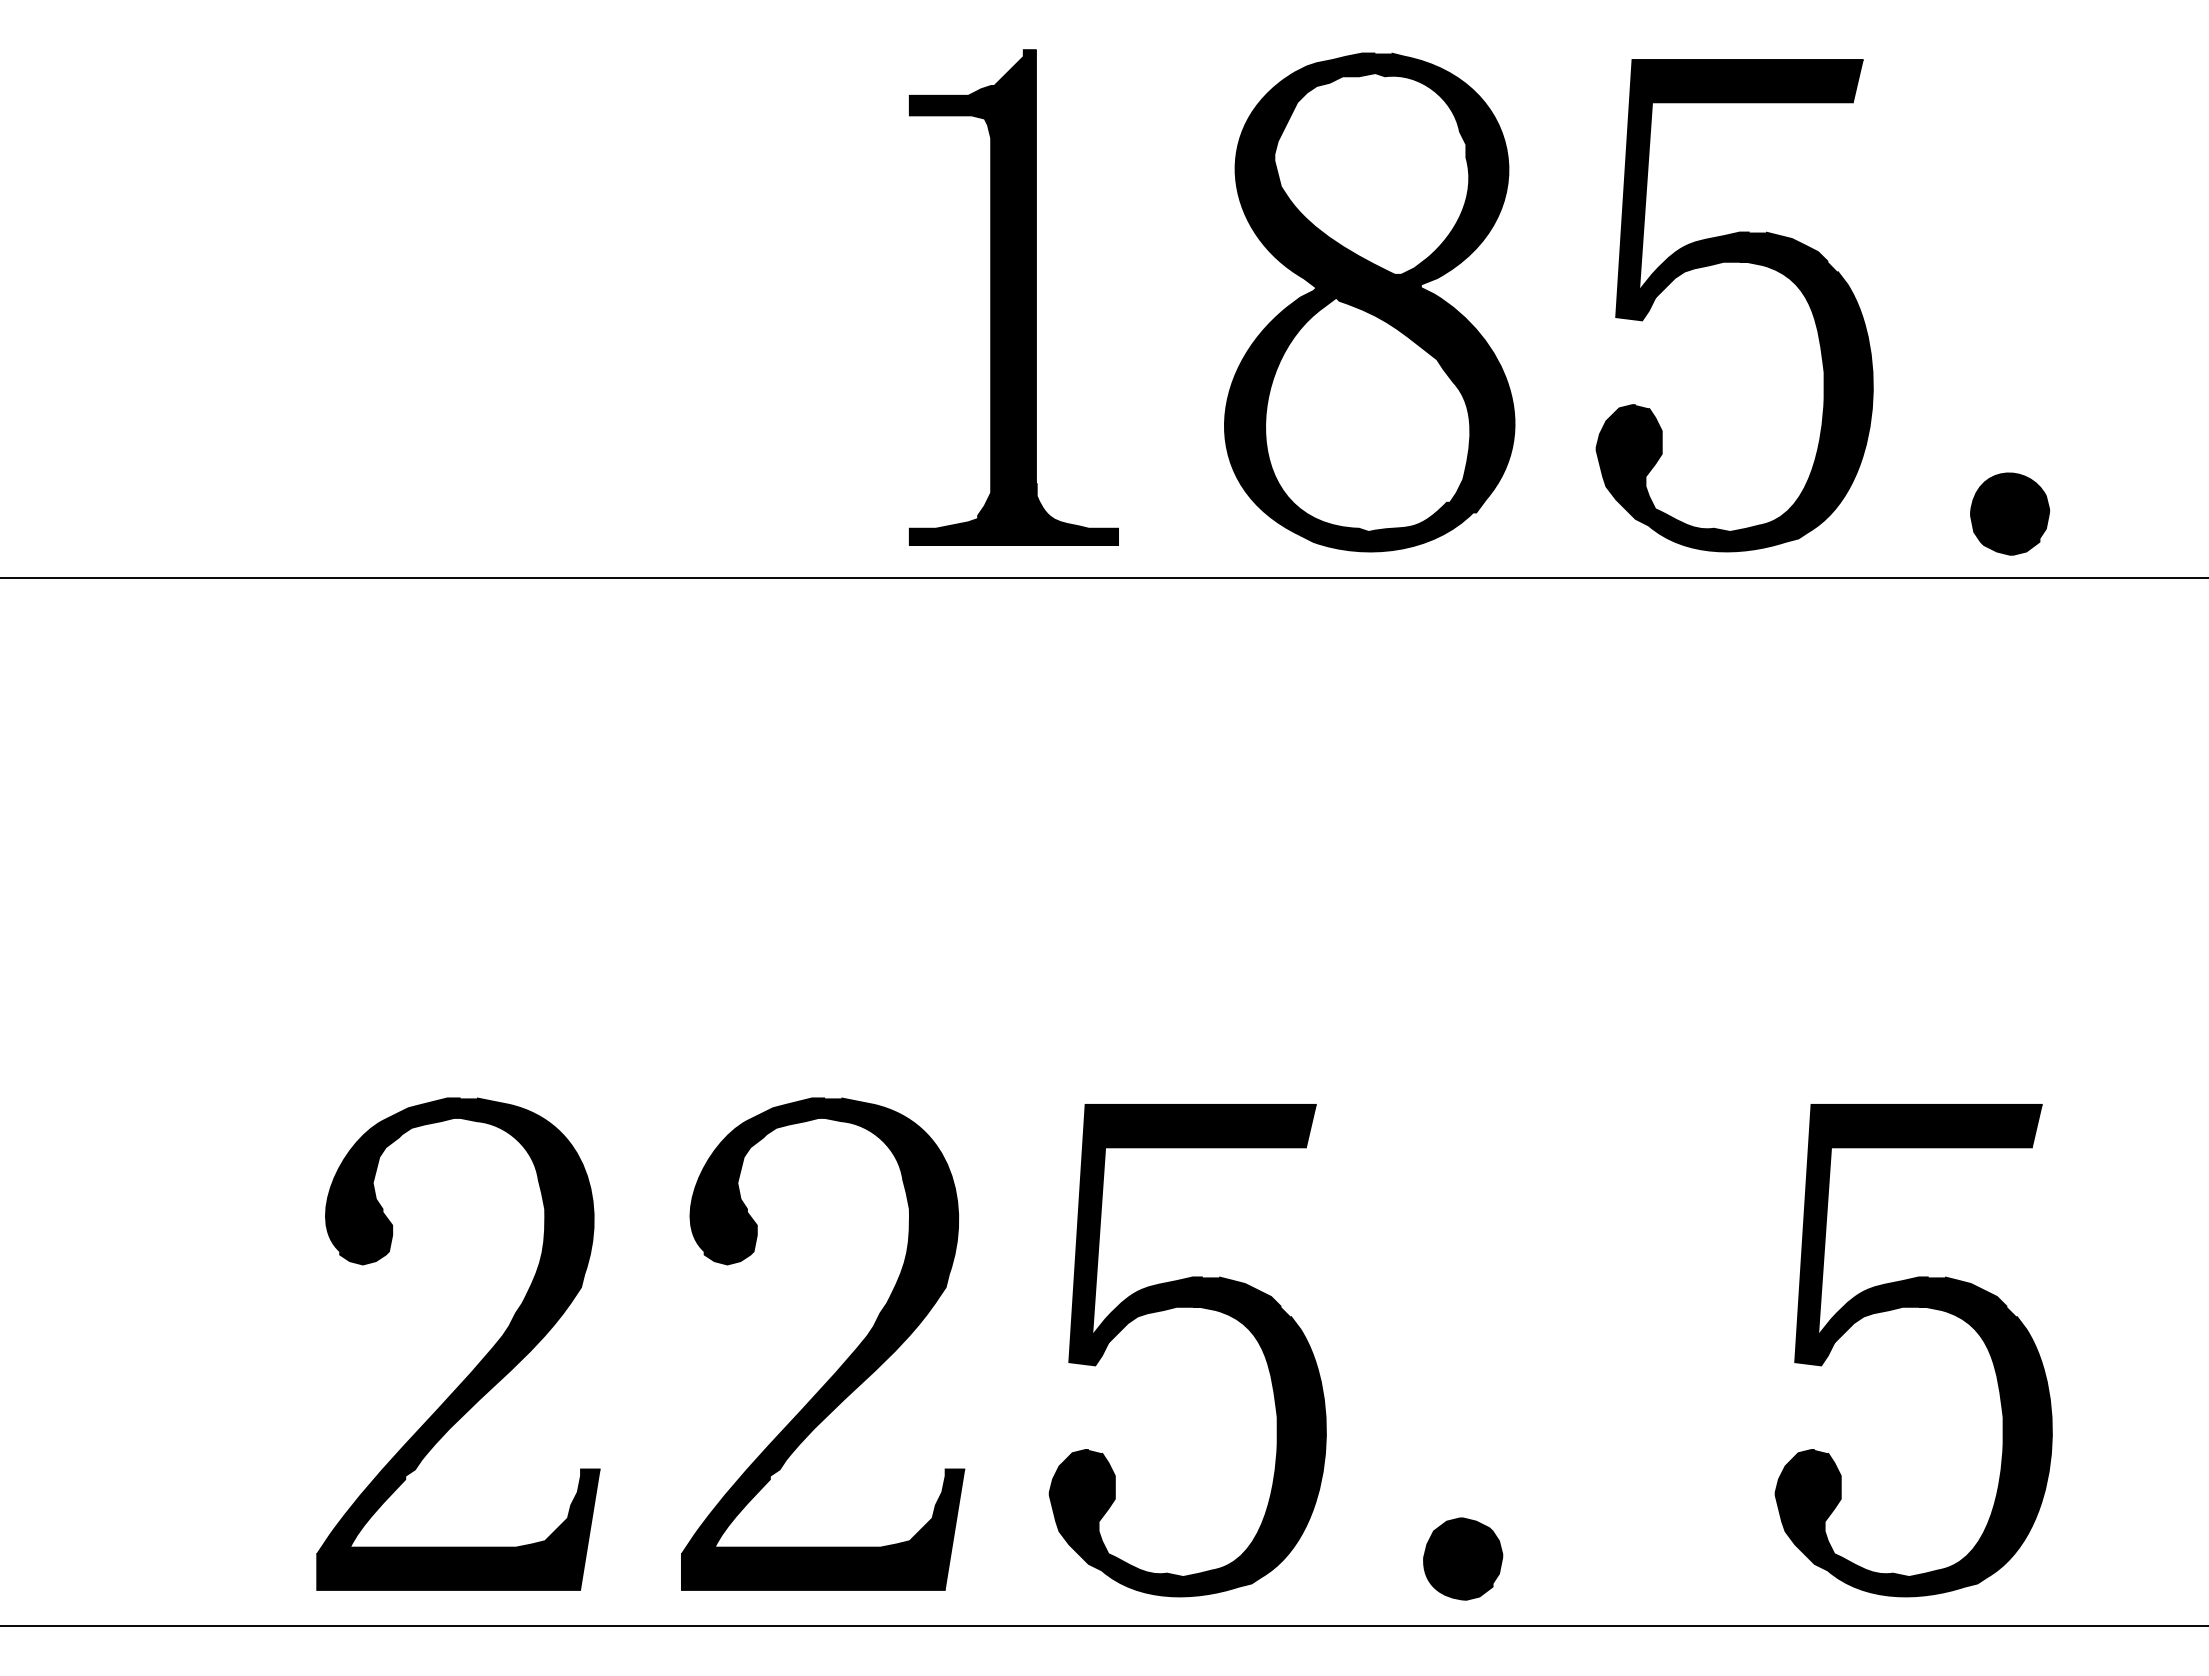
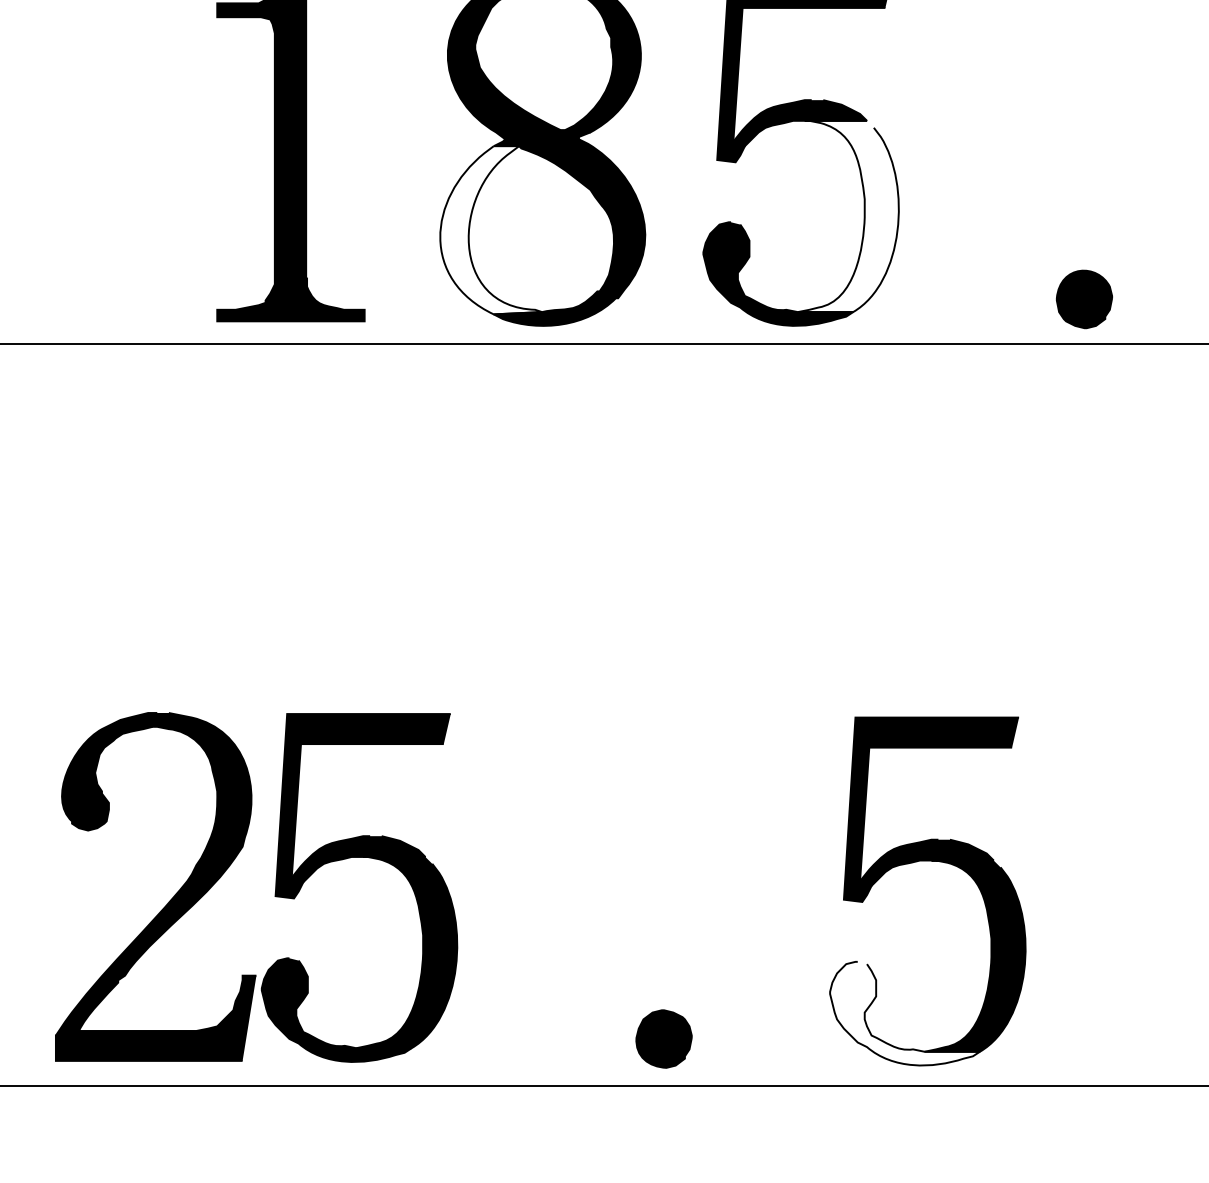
fill: (1801, 396) -> (848, 216), removed
fill: (1296, 416) -> (490, 230), removed
part: (2009, 513) -> (1084, 299), moved
part: (1187, 1307) -> (359, 857), moved
fill: (1881, 1522) -> (905, 1013), removed
part: (1463, 1558) -> (664, 1038), moved

